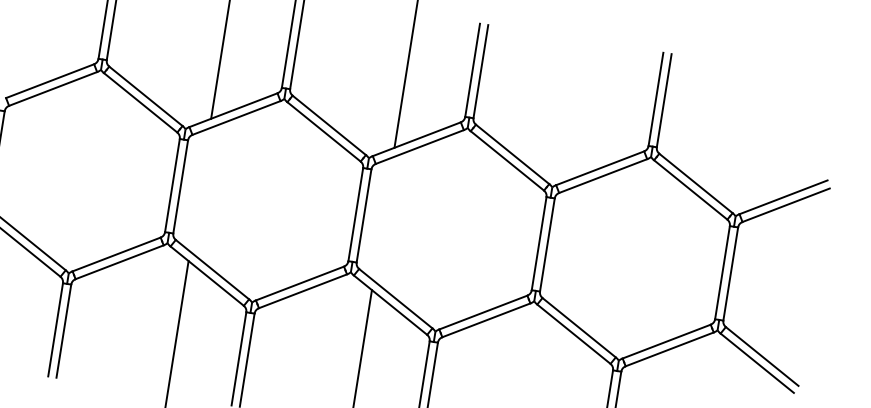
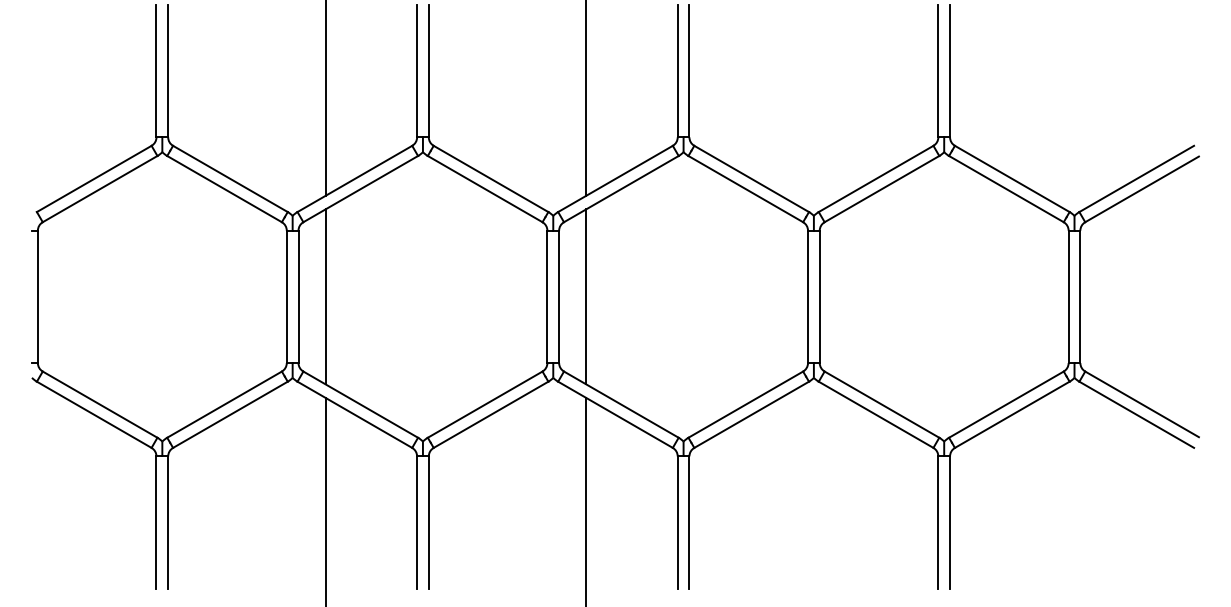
line: (199, 189) -> (325, 296), added
line: (383, 218) -> (586, 296), added

